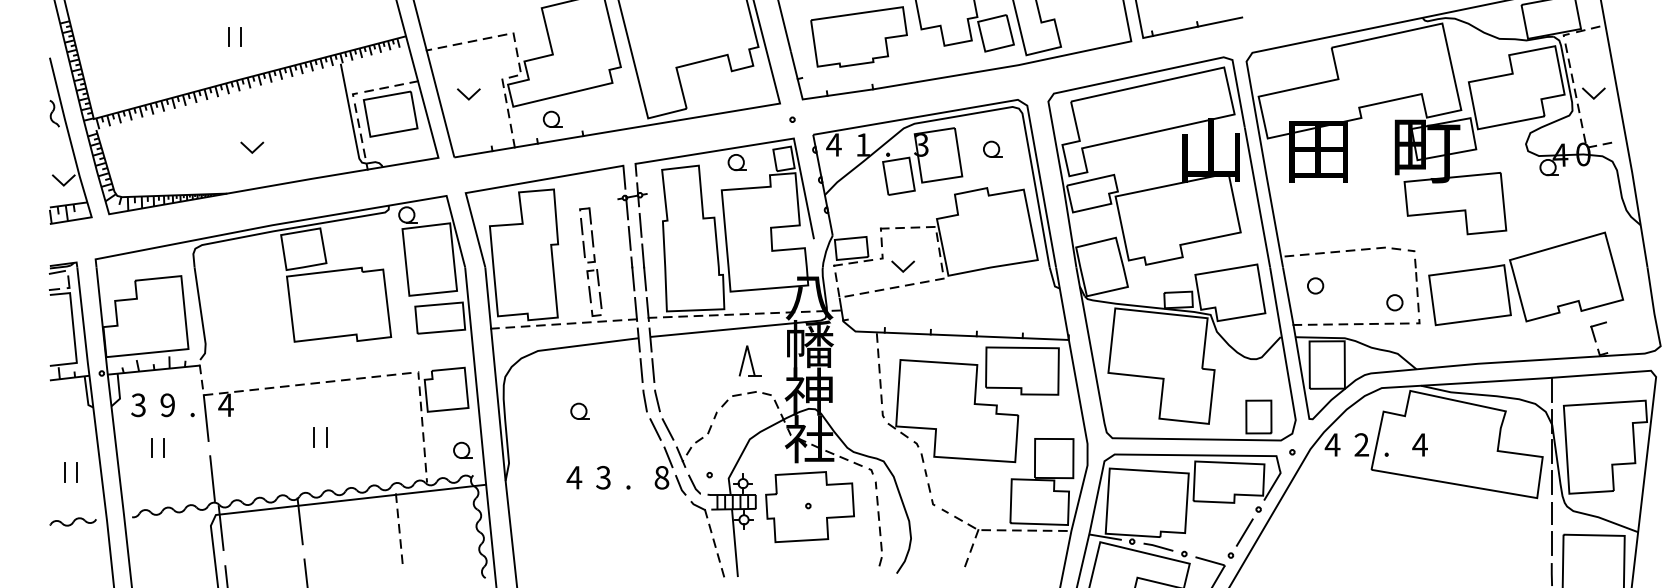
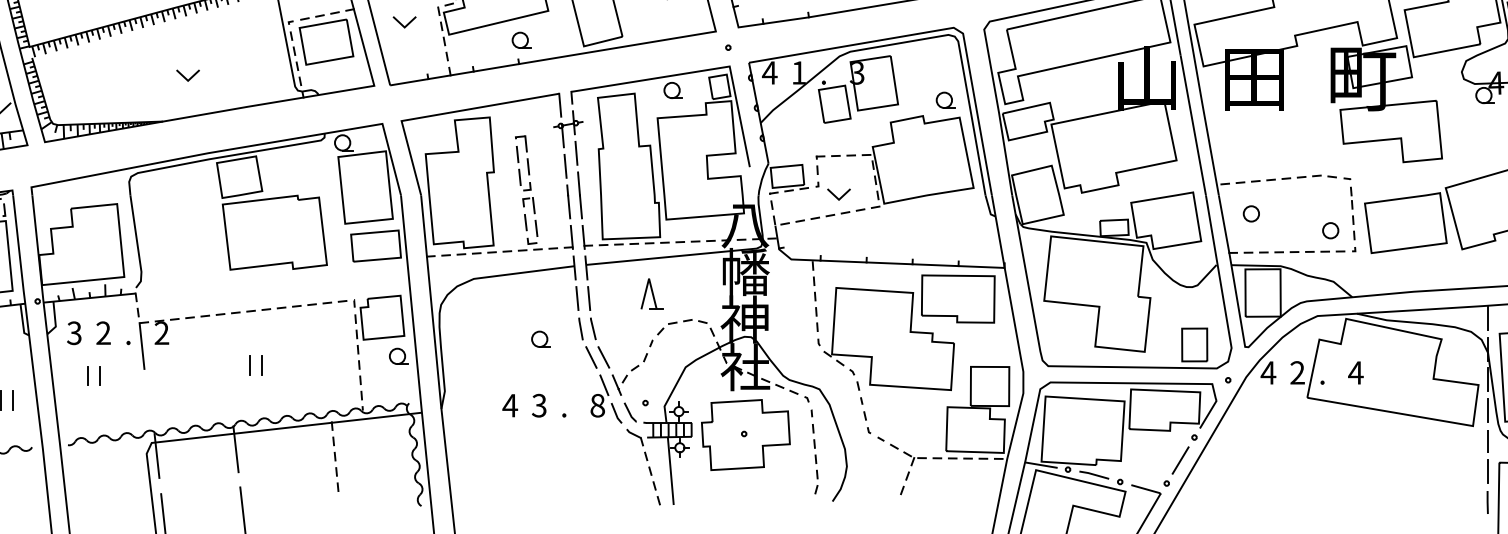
part: (552, 118) -> (521, 39), moved
part: (992, 148) -> (945, 99), moved
part: (749, 360) -> (651, 293), moved
text: (225, 404) -> (161, 332), 4 -> 2
text: (167, 405) -> (103, 333), 9 -> 2
part: (579, 410) -> (540, 338), moved
part: (462, 449) -> (398, 355), moved
line: (212, 478) -> (148, 406), removed

